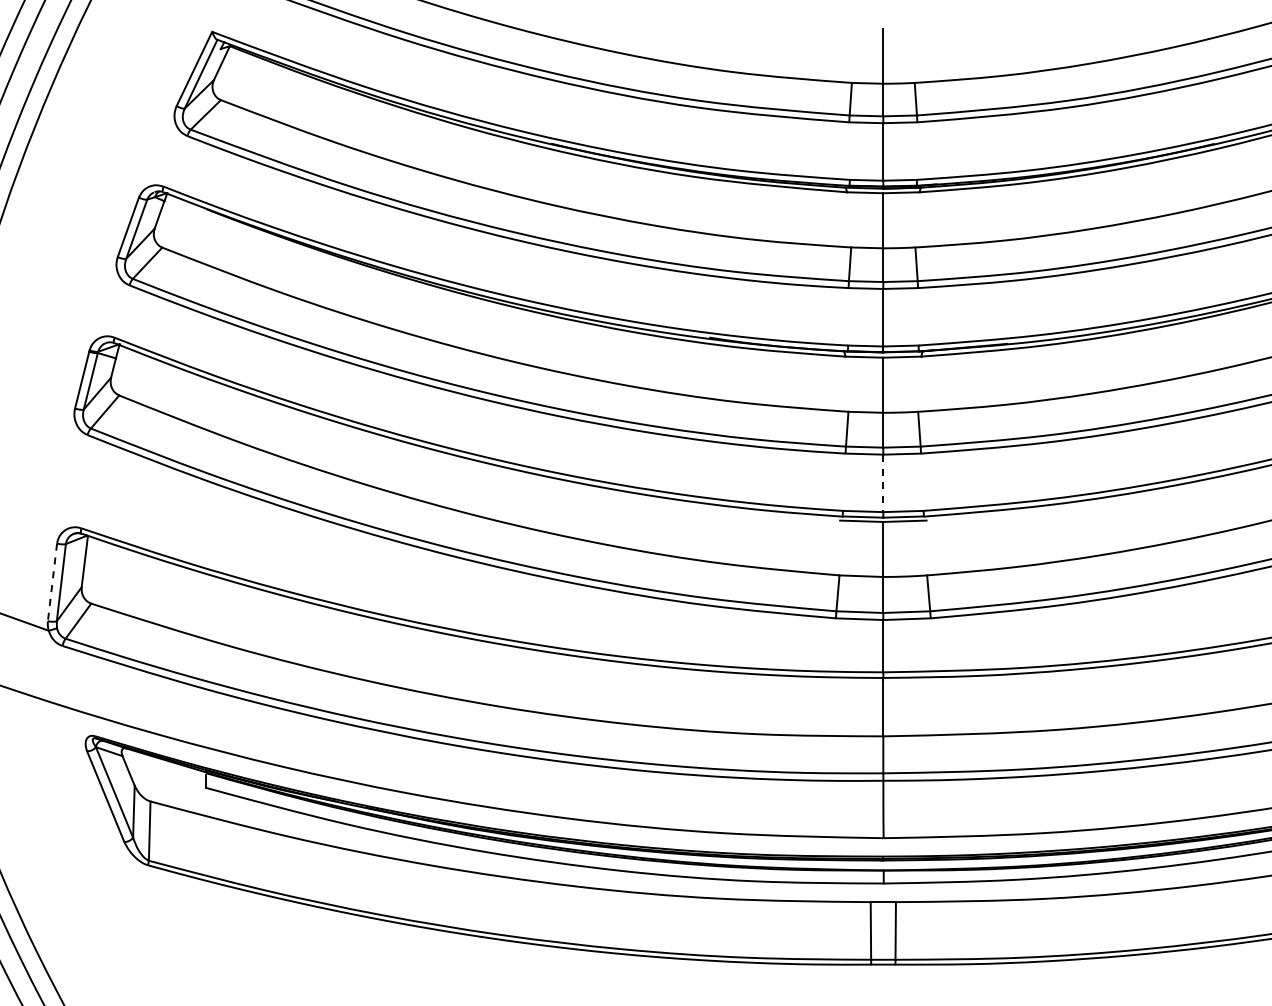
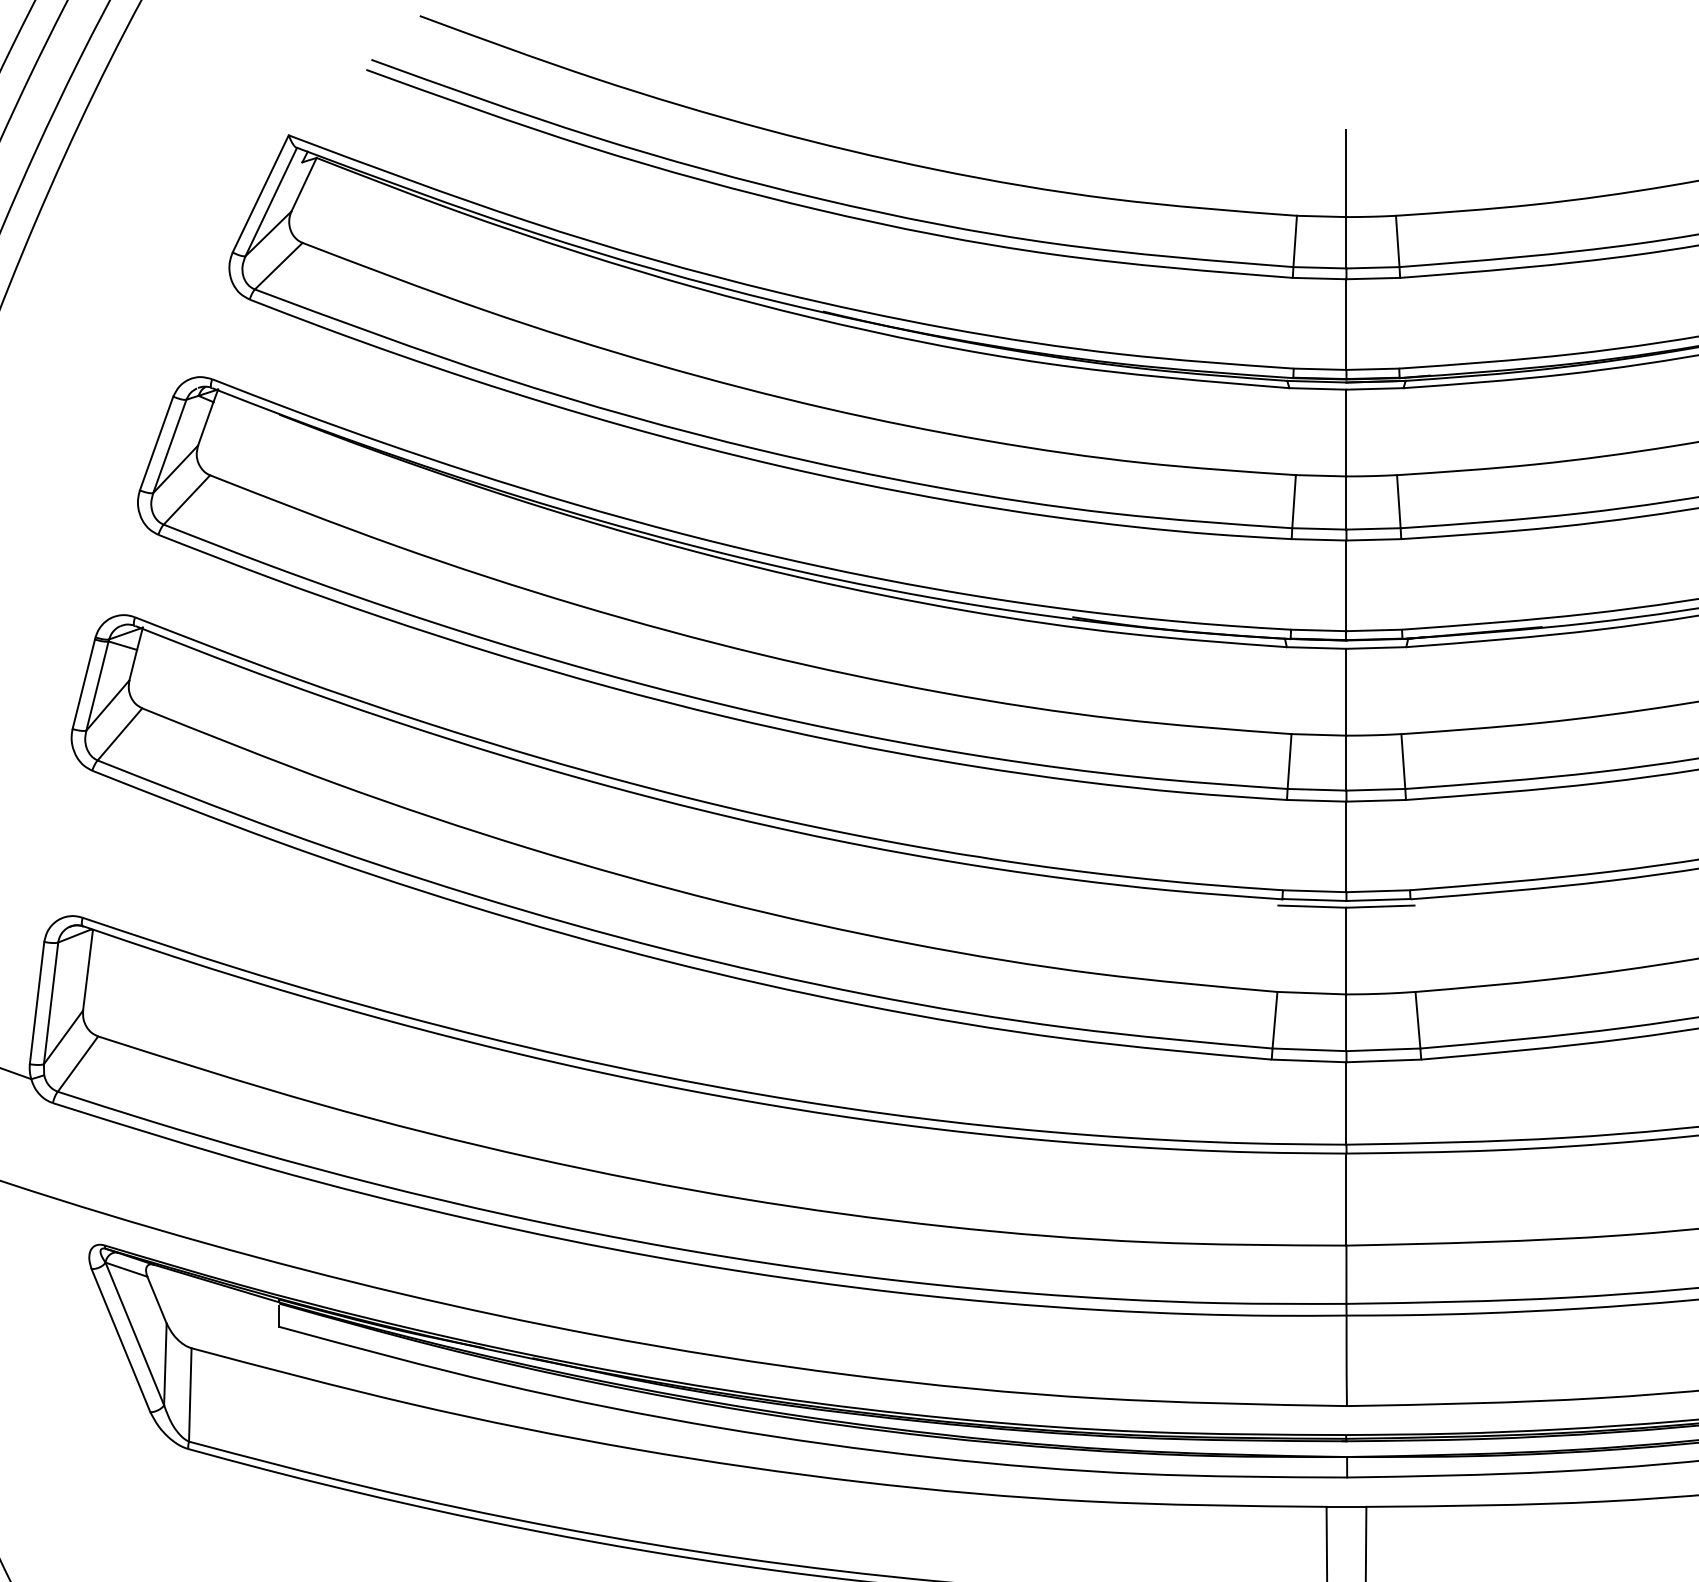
line: (883, 483) -> (1346, 847), dashed -> solid
line: (52, 582) -> (37, 1003), dashed -> solid

